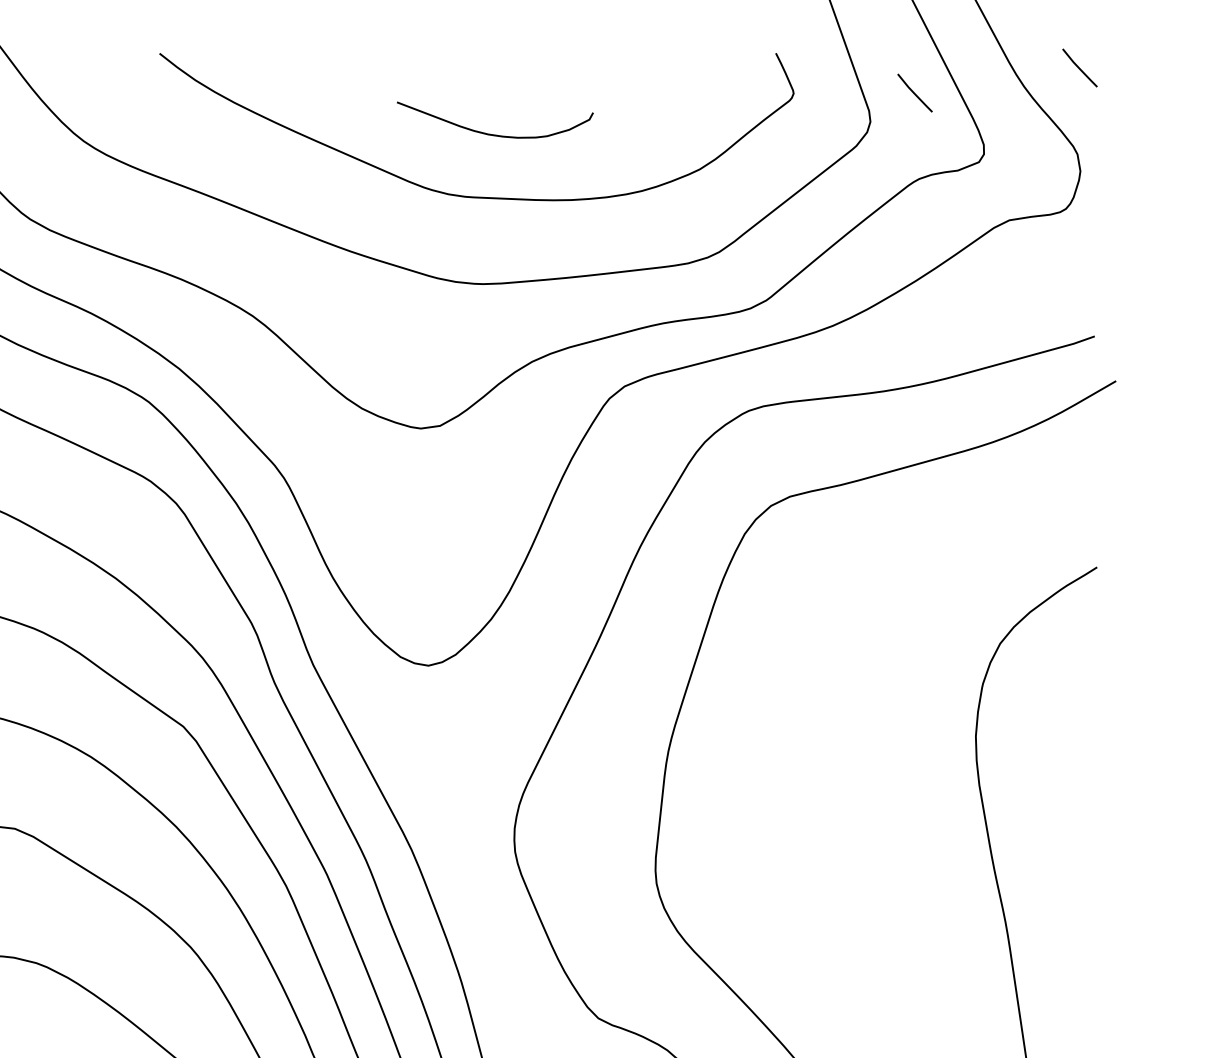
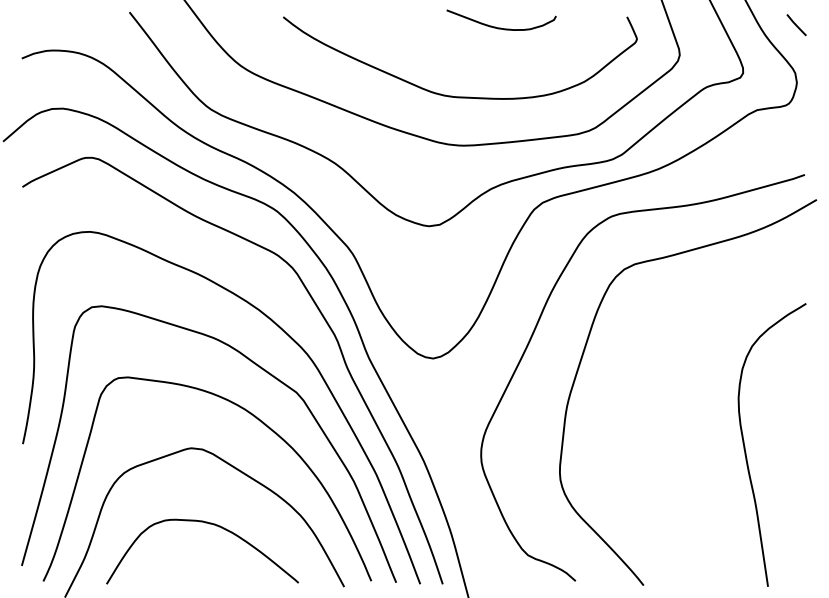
line: (914, 93) -> (704, 39), removed
curve: (495, 133) -> (501, 27), moved

